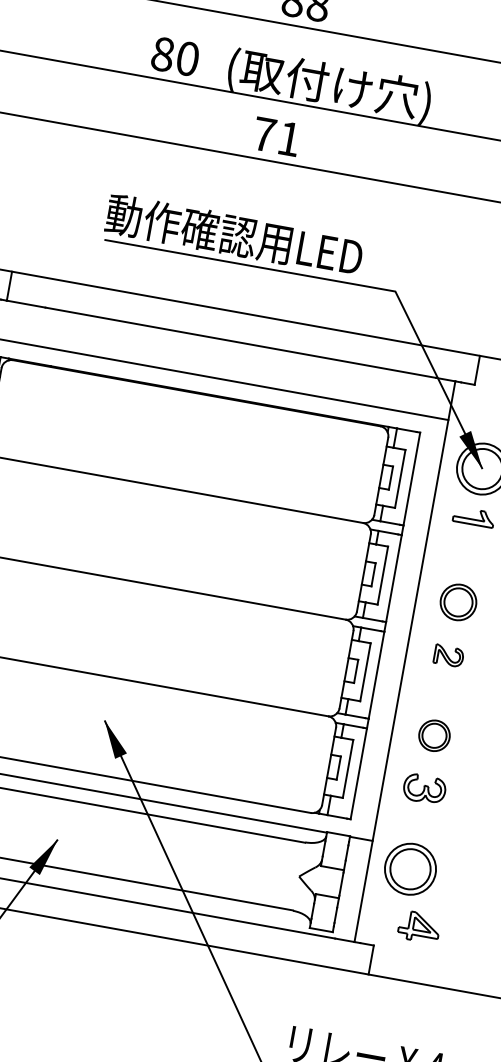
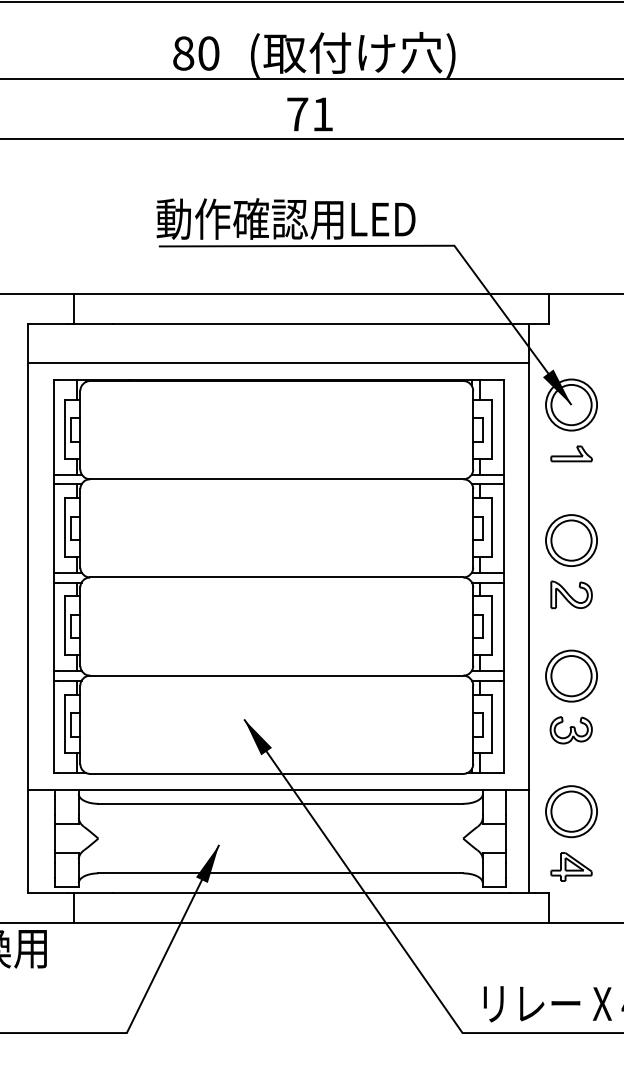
part: (458, 602) -> (571, 540), size x1.43
part: (448, 655) -> (571, 594), size x1.43
part: (434, 735) -> (571, 675), size x1.67
part: (419, 926) -> (571, 866), moved

